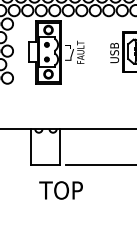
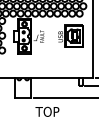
text: (61, 189) -> (47, 111), moved

